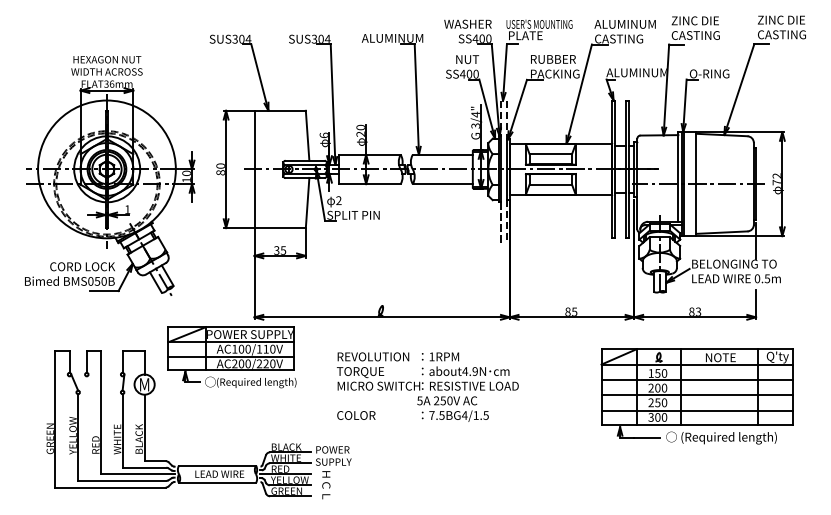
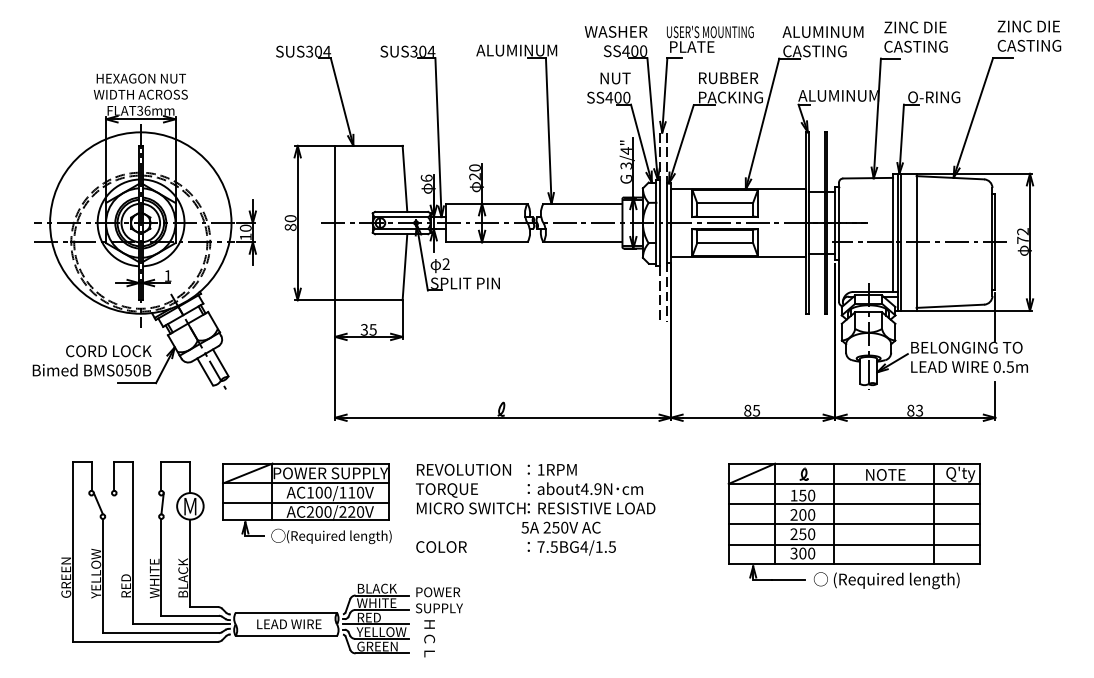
part: (231, 357) -> (306, 503), moved
text: (427, 386) -> (535, 508), moved
part: (696, 396) -> (853, 525), moved

